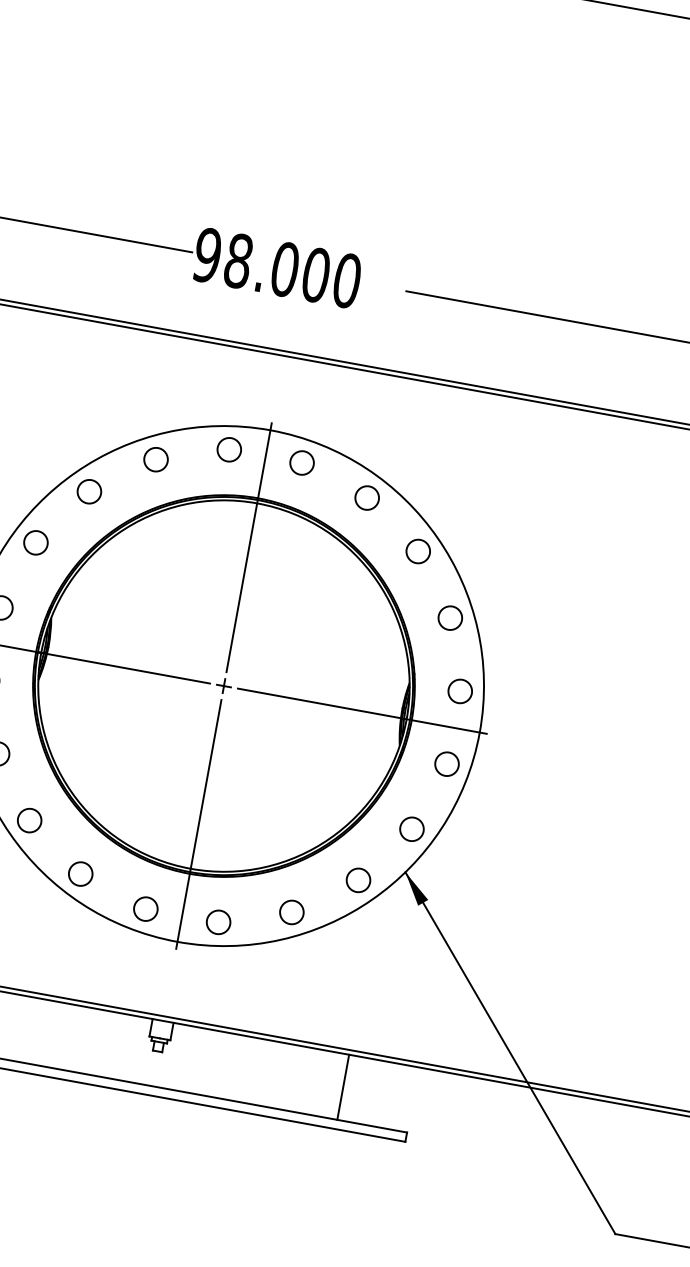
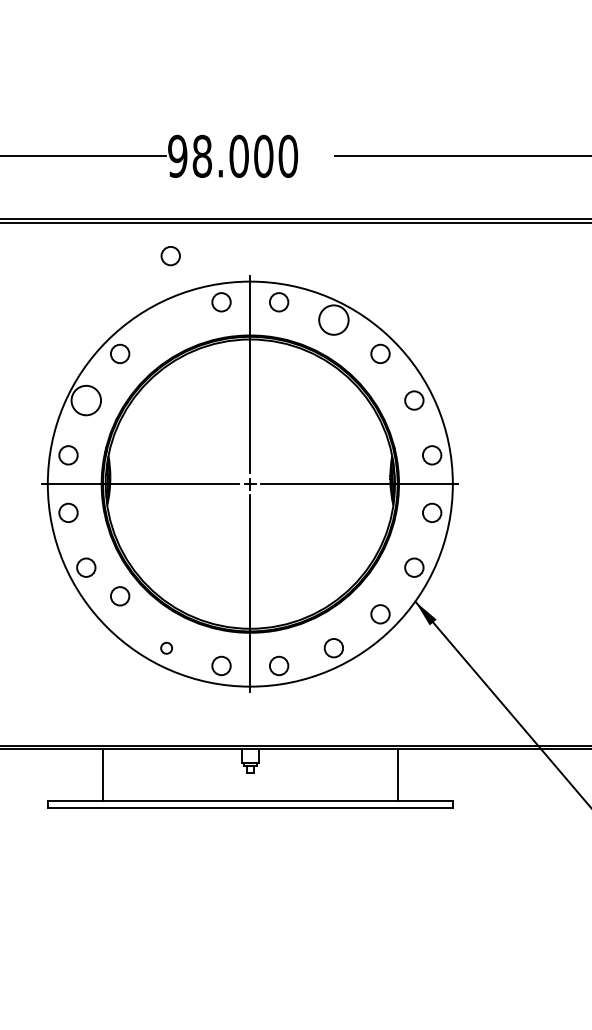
circle: (155, 460) -> (170, 256), moved
circle: (366, 497) -> (333, 319), size x1.6
circle: (36, 542) -> (86, 400), size x1.6
circle: (30, 820) -> (120, 596), moved
circle: (80, 874) -> (166, 648), size x0.6

